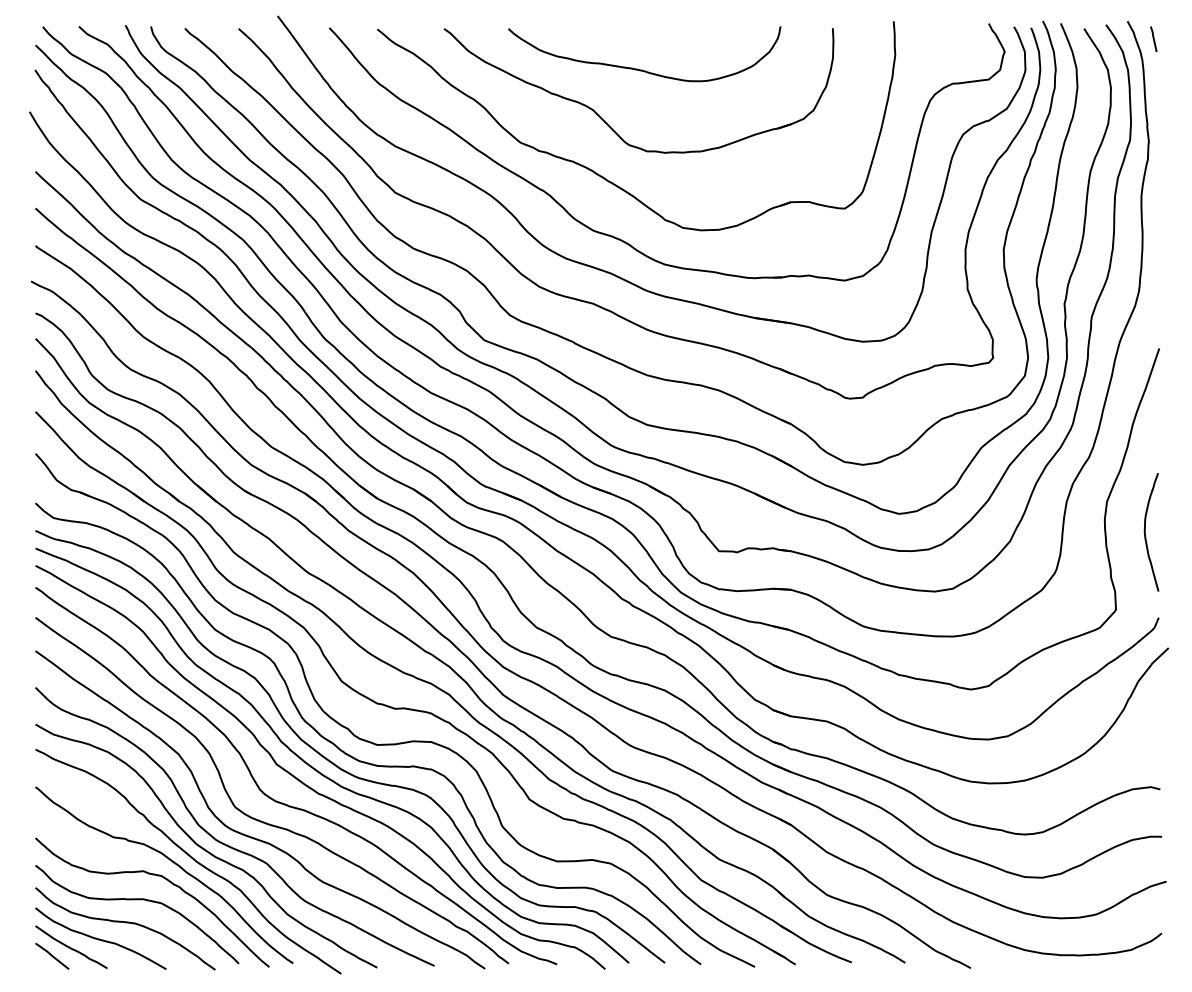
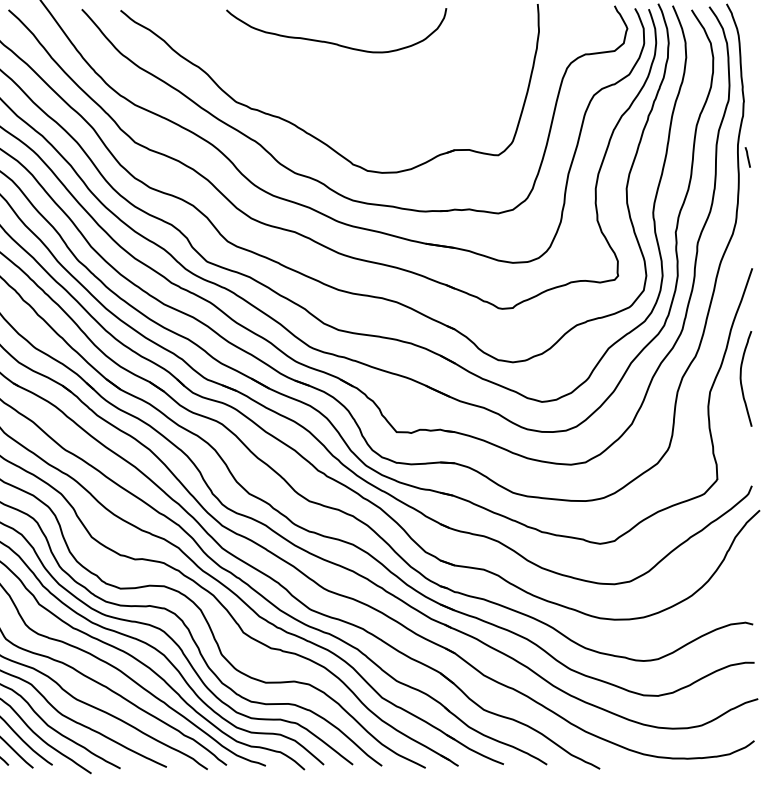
line: (1153, 38) -> (747, 156), moved
part: (606, 122) -> (305, 85), removed
curve: (1145, 532) -> (741, 379), moved

